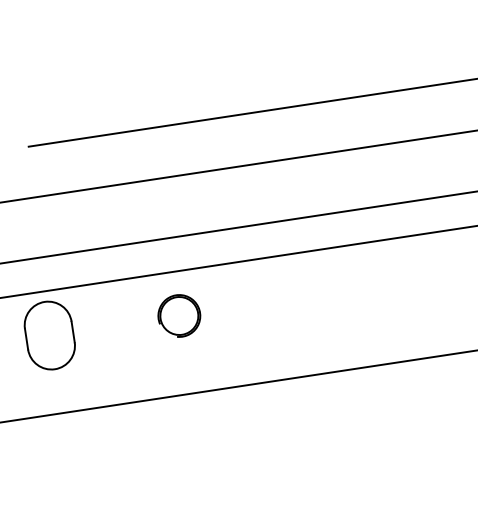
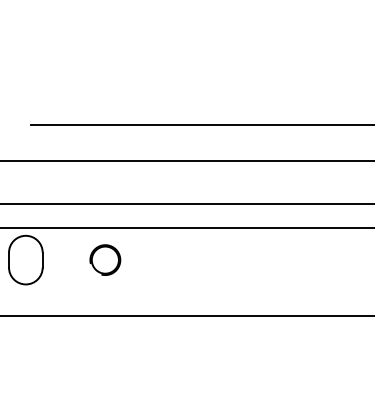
part: (179, 315) -> (105, 259), moved

